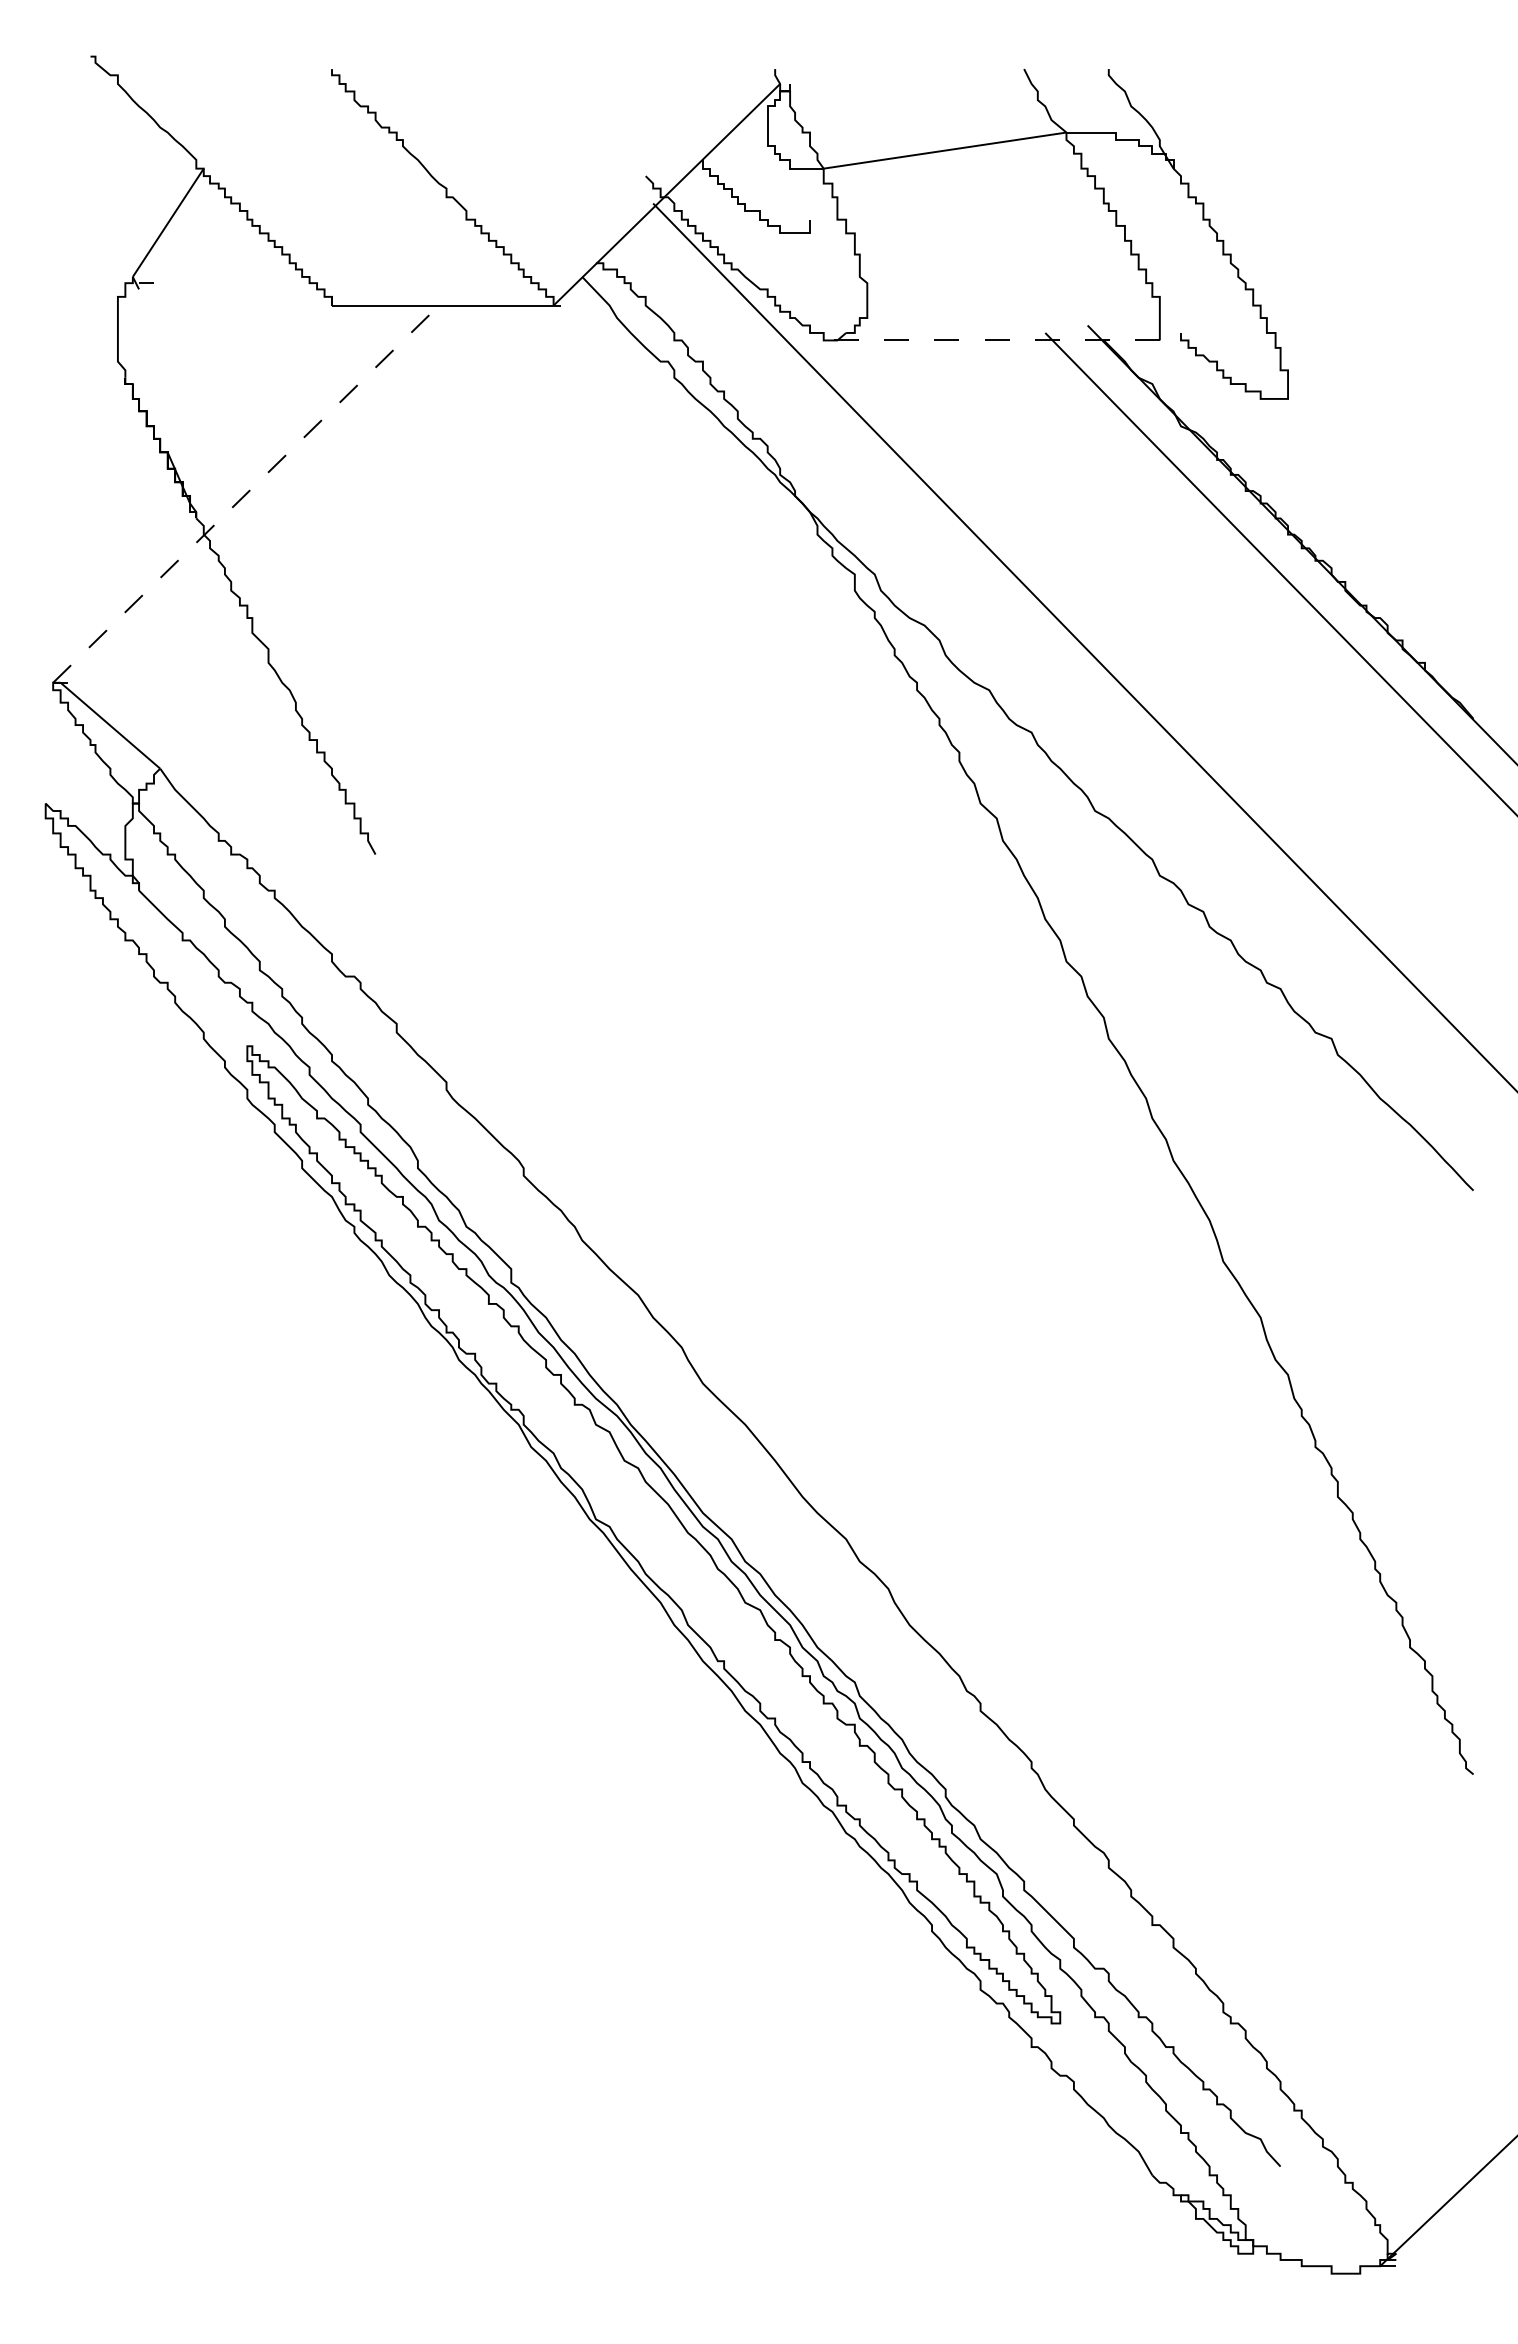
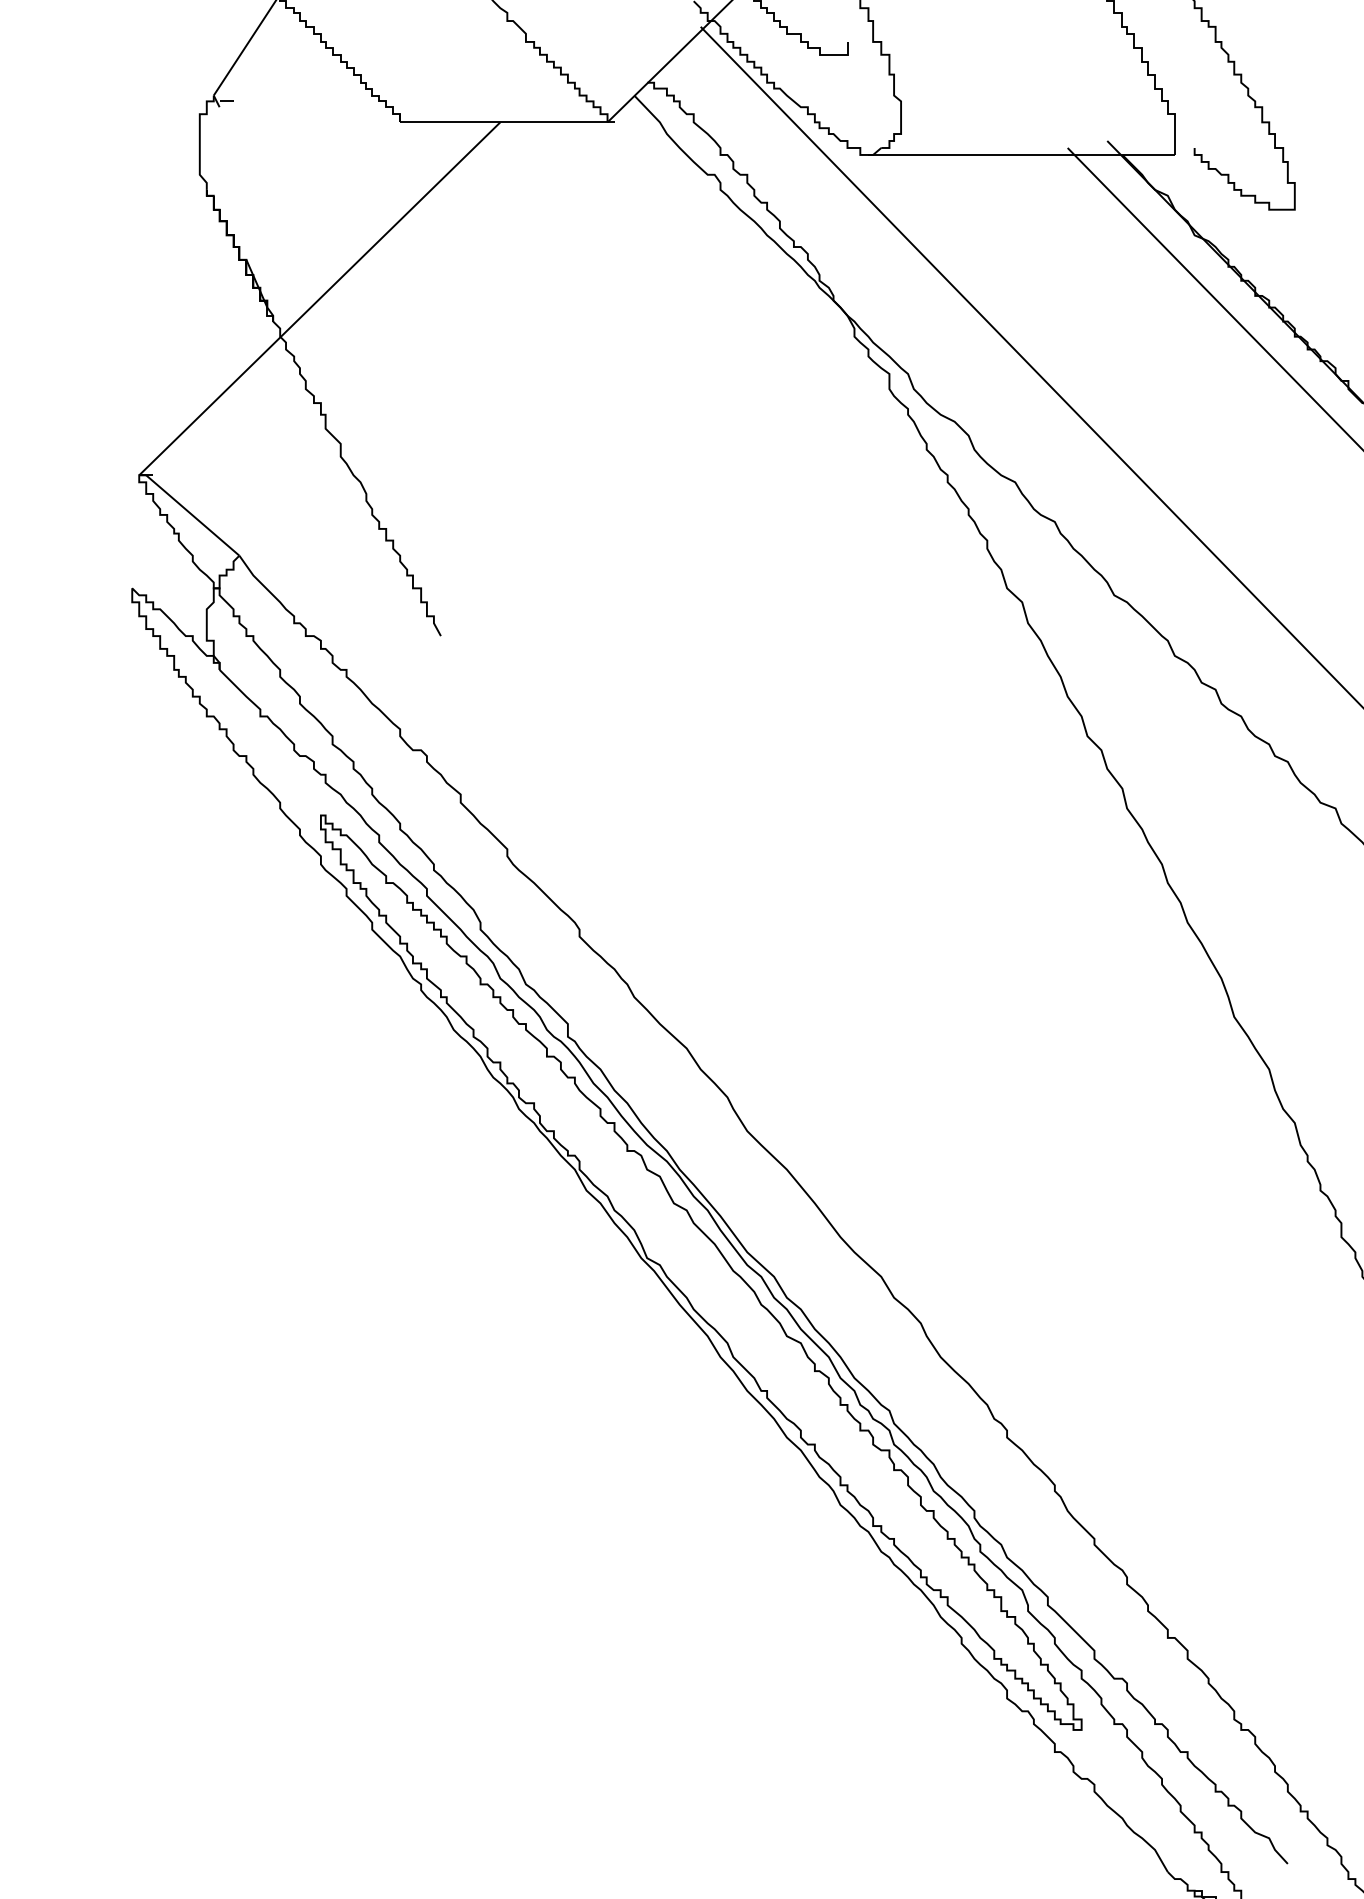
line: (996, 340) -> (1021, 155), dashed -> solid
line: (246, 494) -> (320, 299), dashed -> solid

